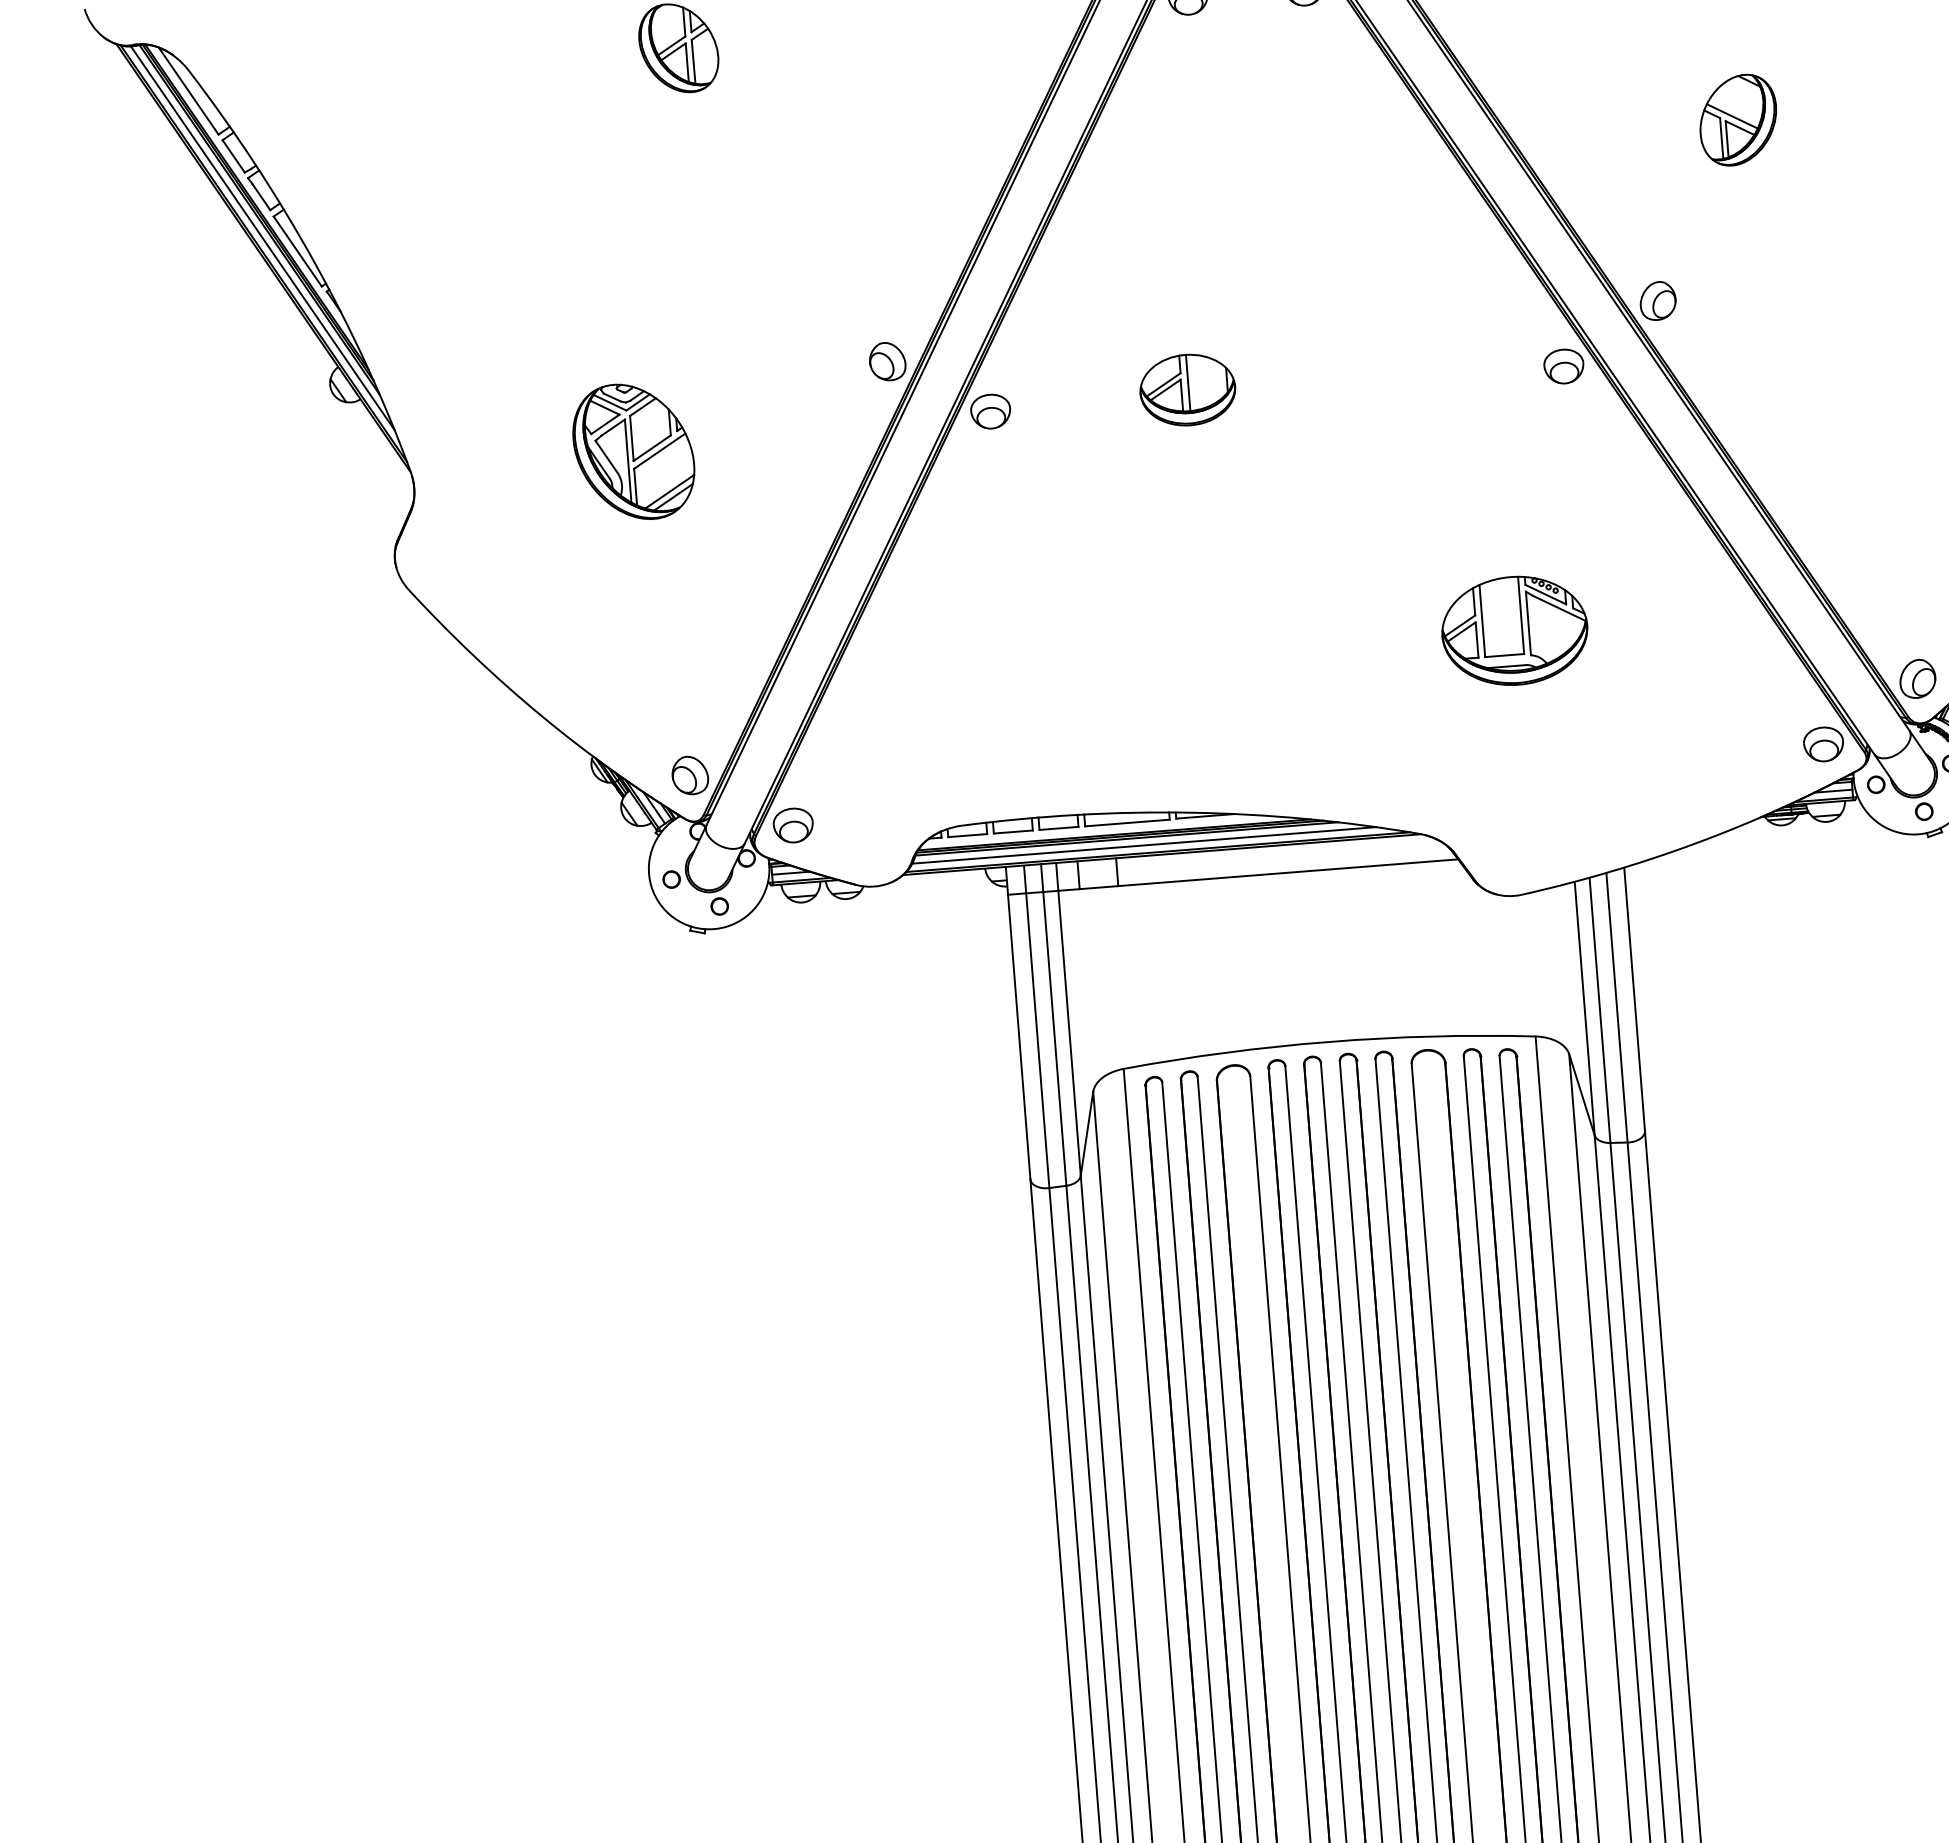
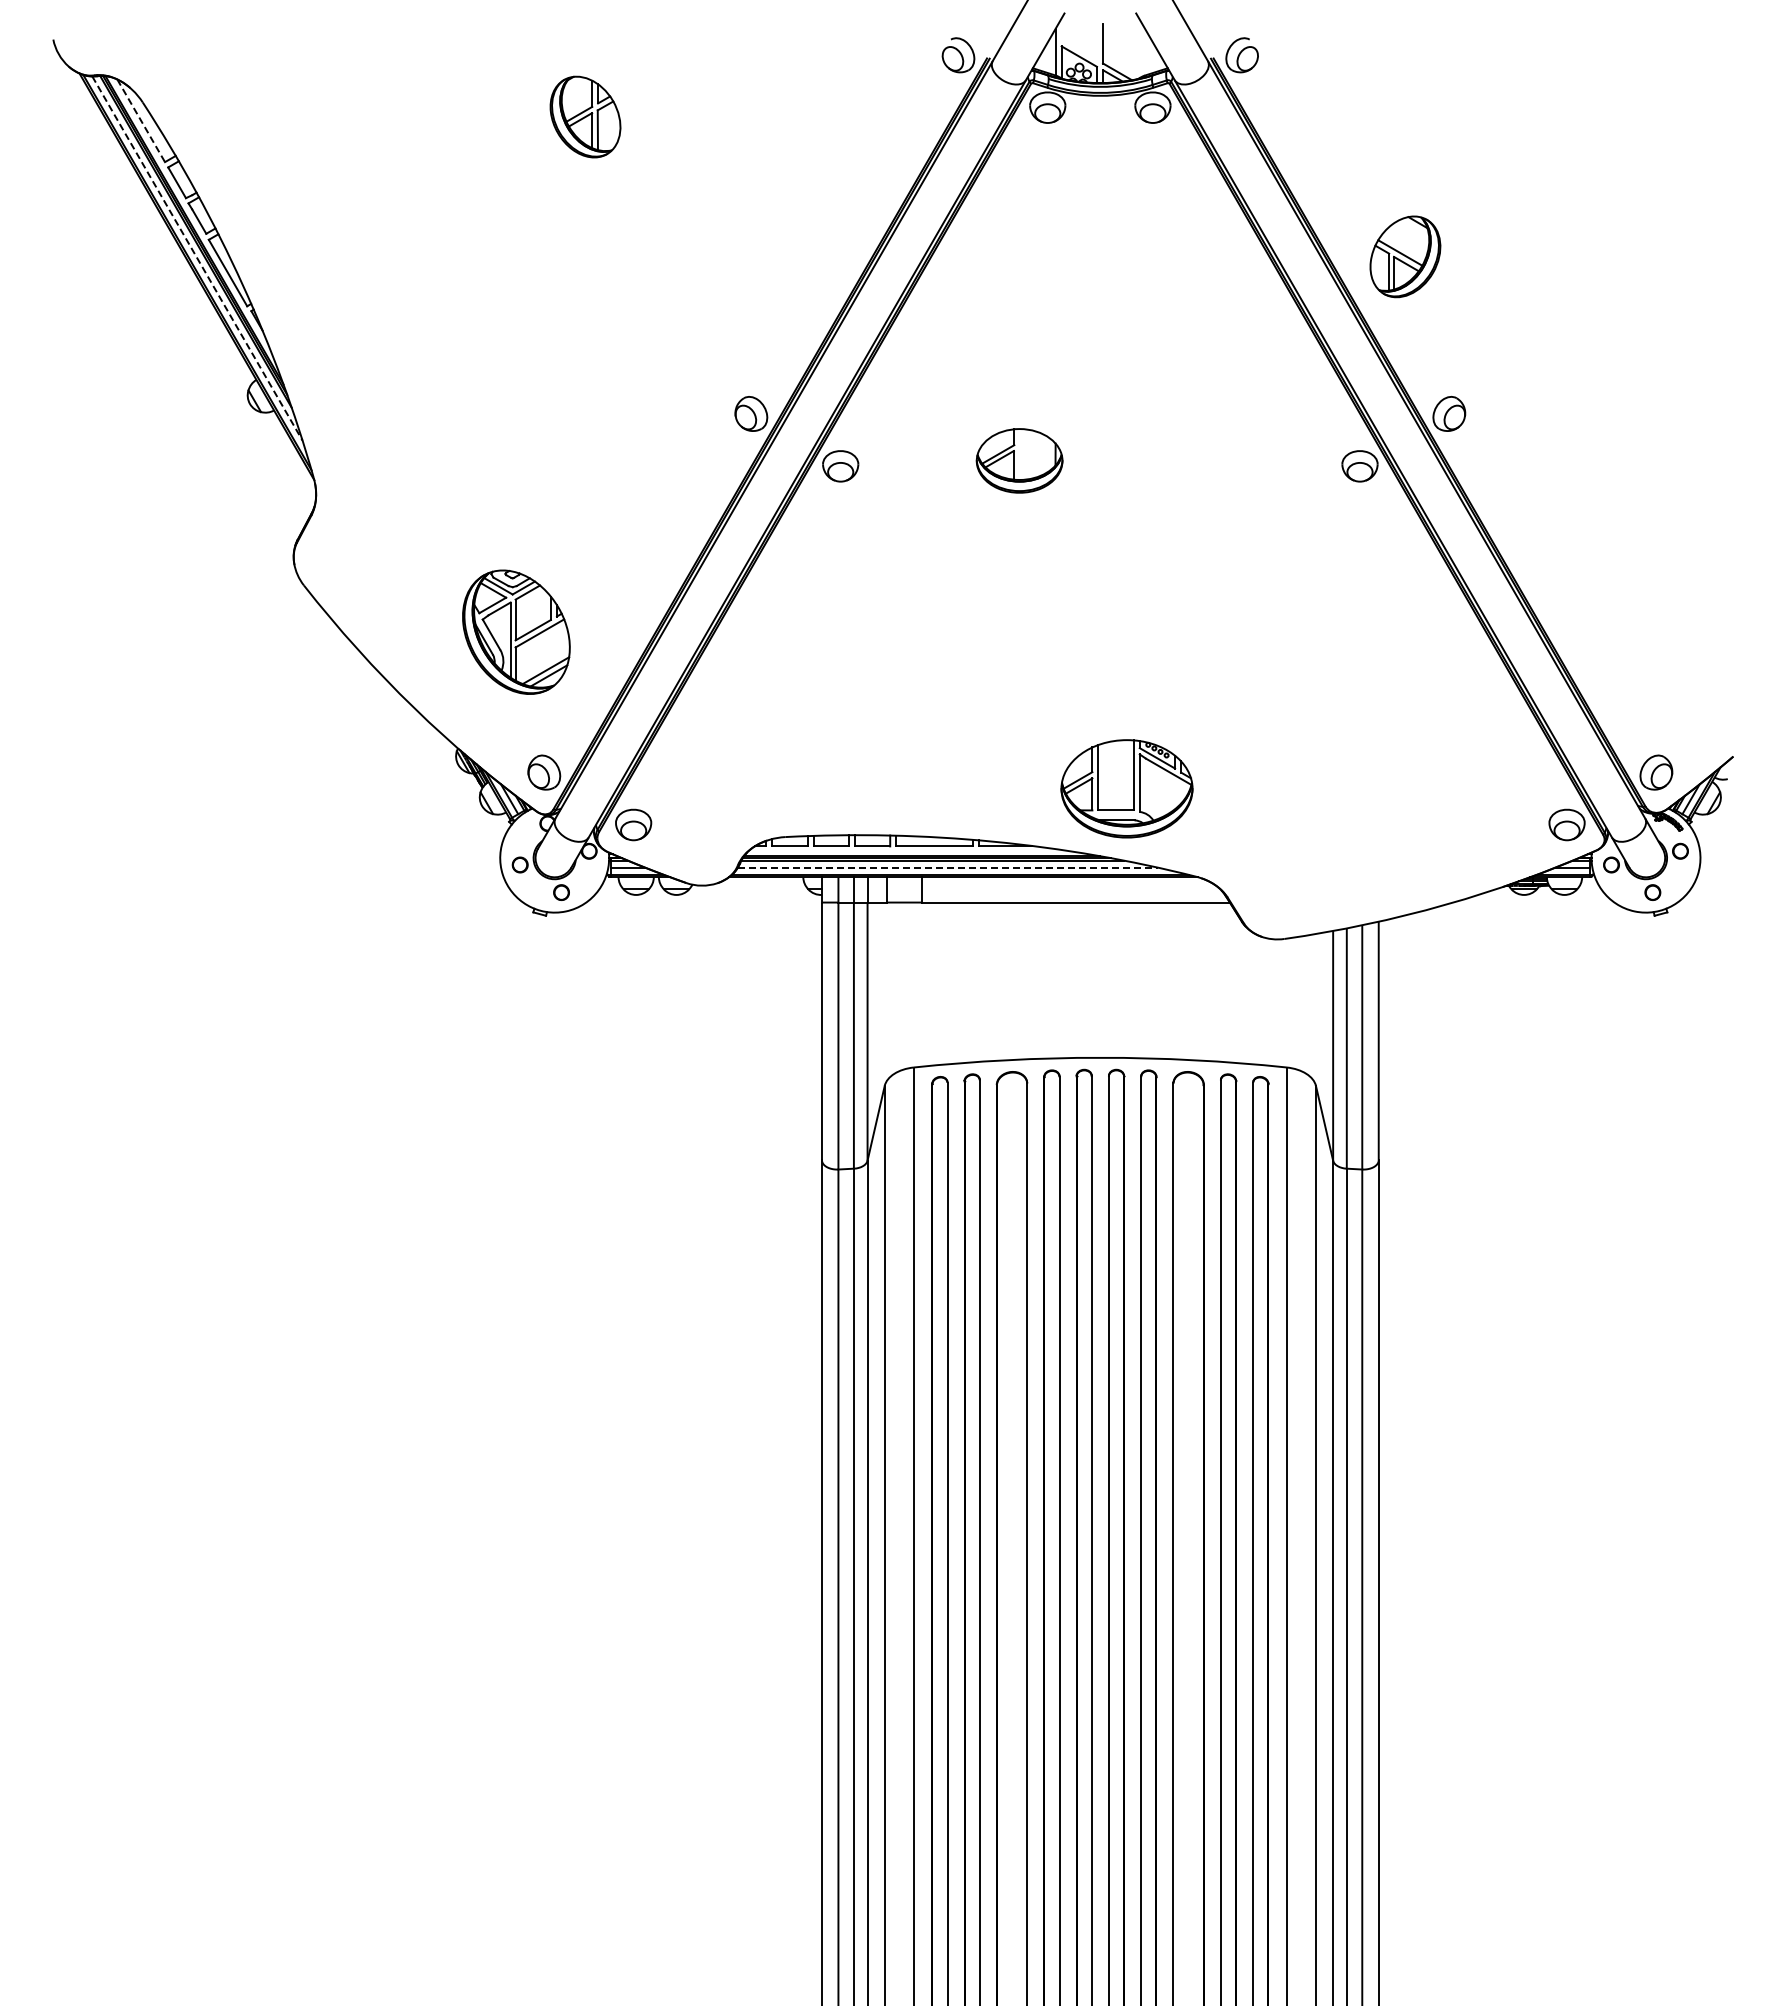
line: (188, 90) -> (141, 120), solid -> dashed
part: (1738, 119) -> (1405, 256), moved
line: (262, 239) -> (197, 259), solid -> dashed
line: (1188, 382) -> (1020, 454), removed
part: (633, 451) -> (516, 631), moved
part: (1514, 630) -> (1126, 788), moved
line: (1144, 845) -> (948, 867), solid -> dashed

